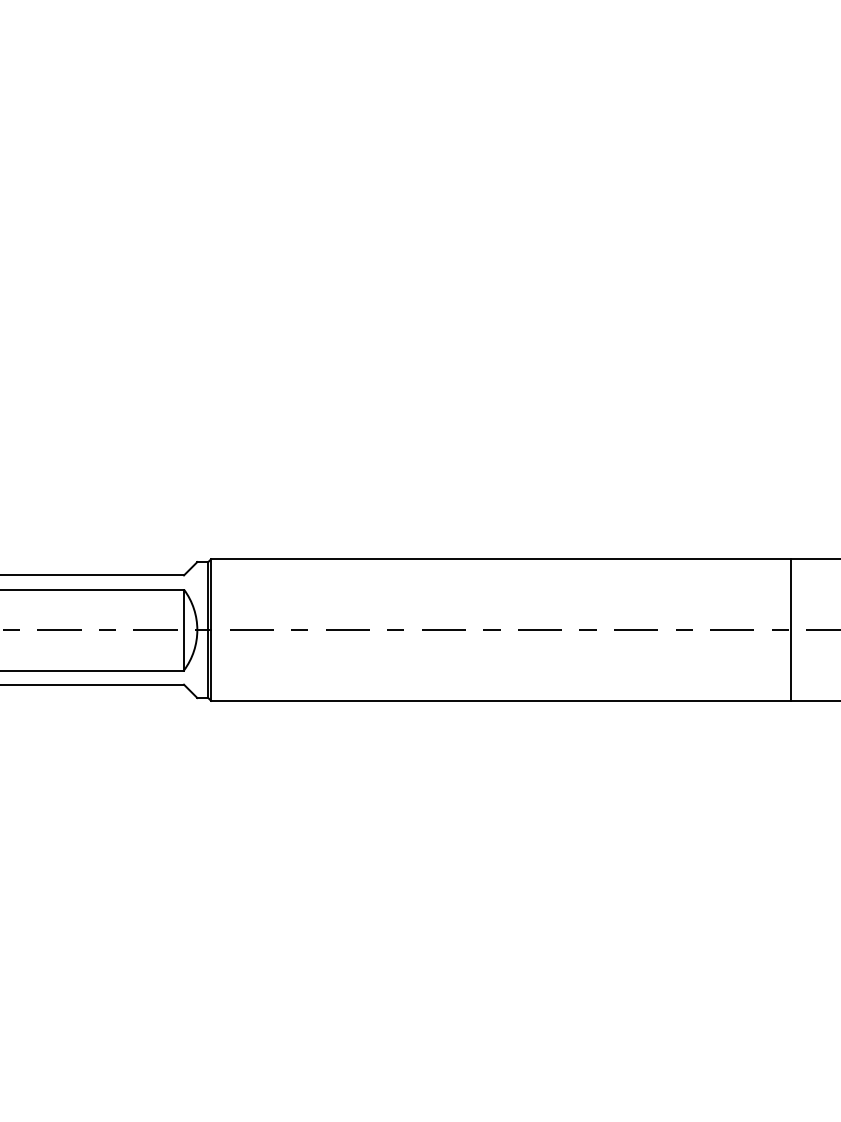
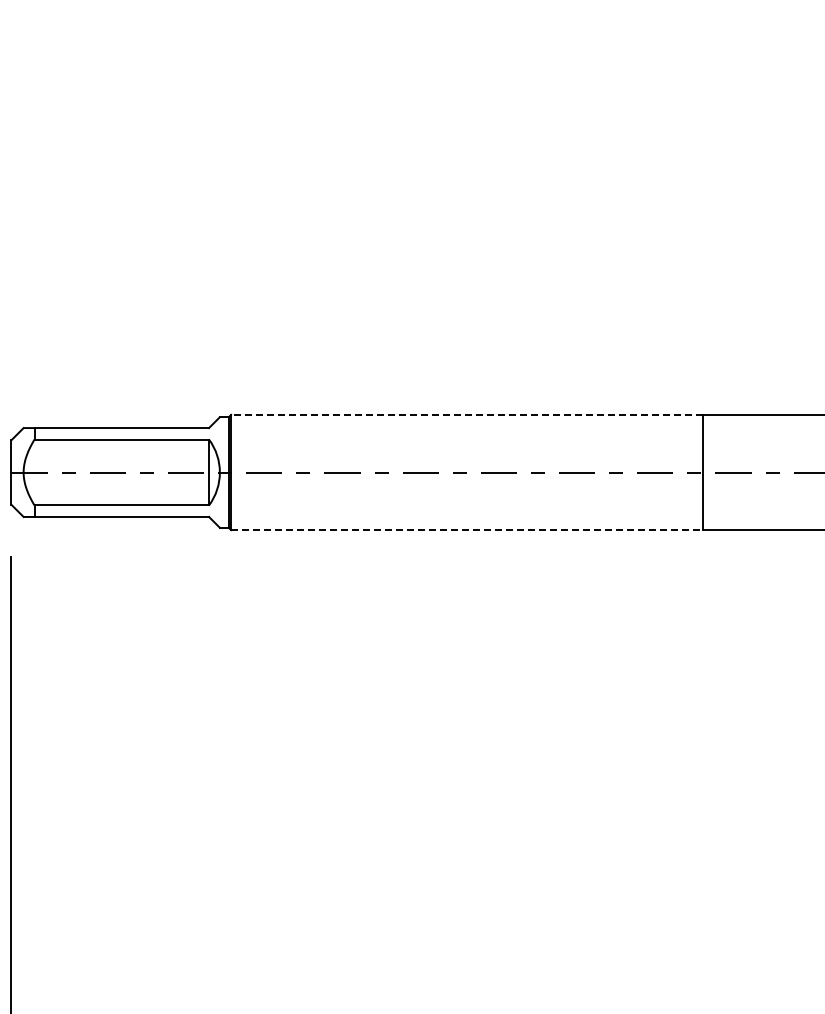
line: (501, 558) -> (467, 414), solid -> dashed
line: (501, 701) -> (467, 530), solid -> dashed

